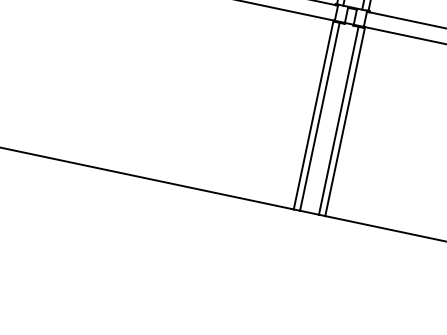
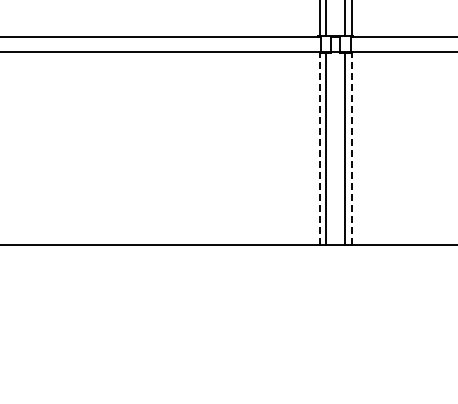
line: (313, 114) -> (319, 148), solid -> dashed
line: (344, 121) -> (351, 148), solid -> dashed

